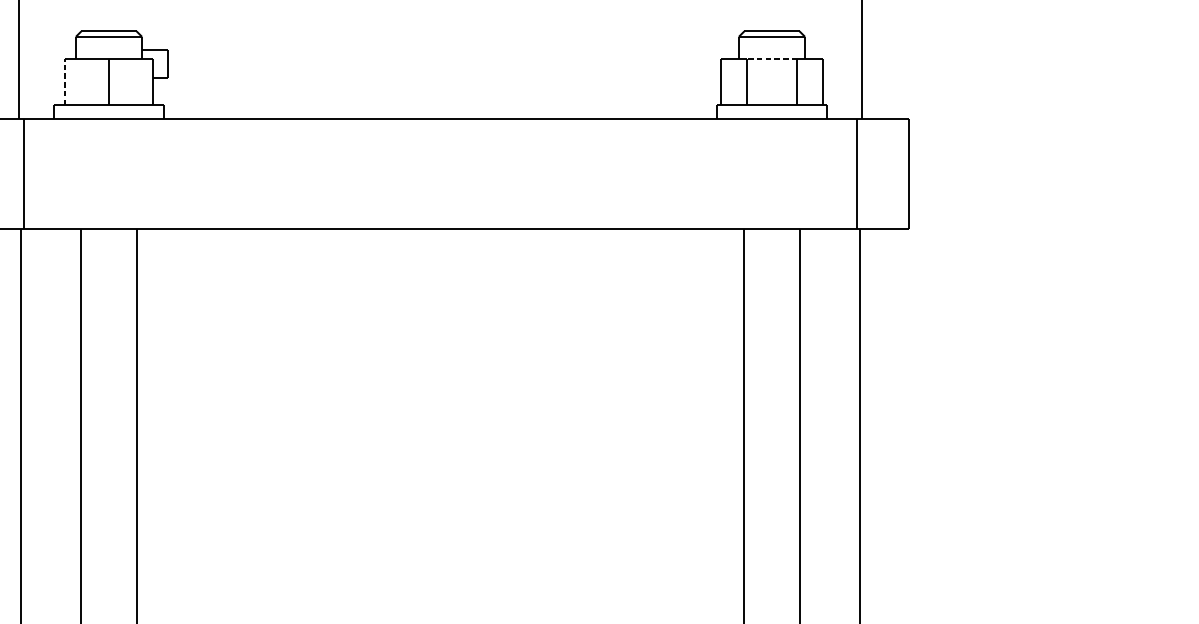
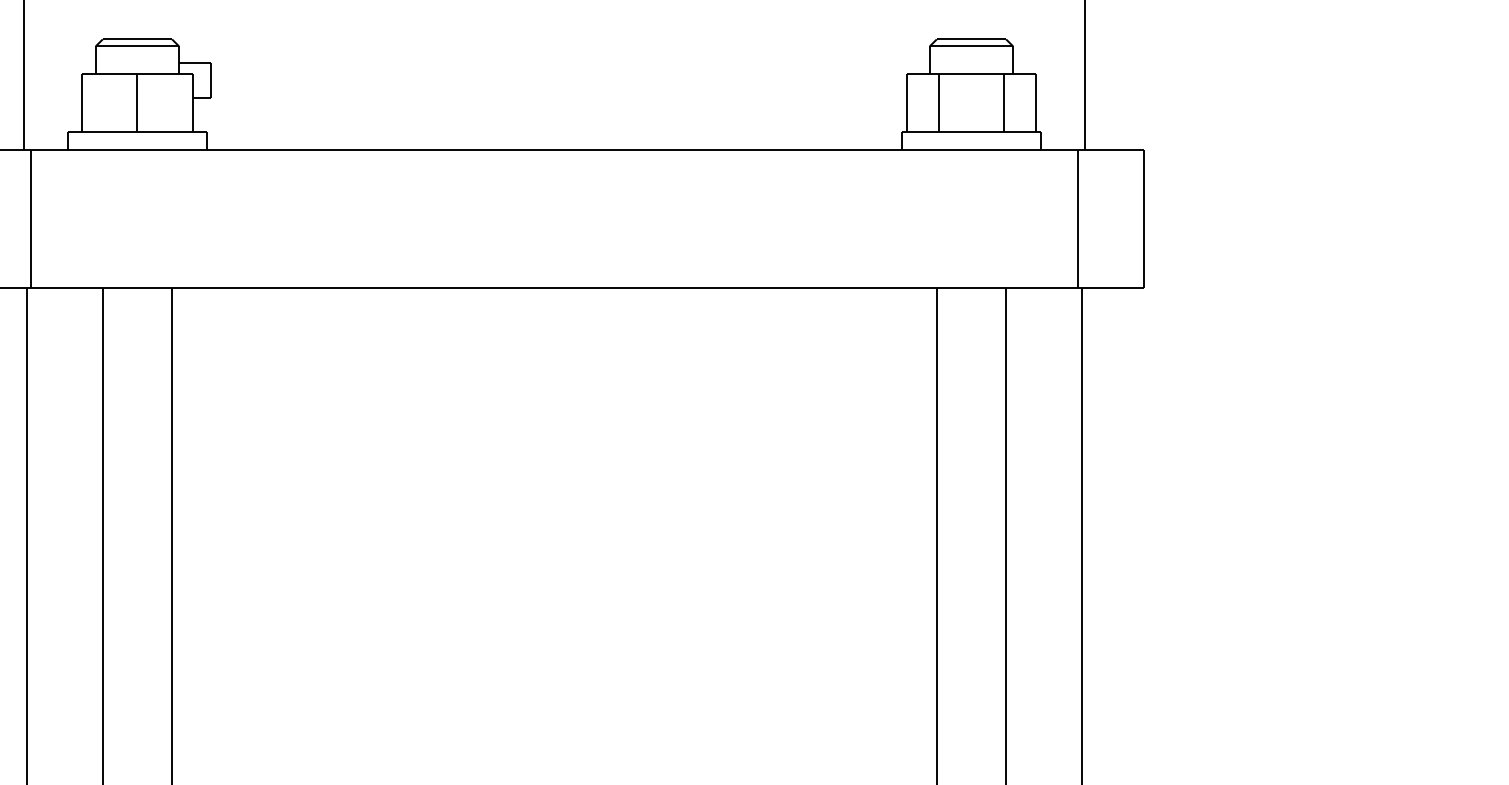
line: (771, 59) -> (970, 74), dashed -> solid
line: (64, 81) -> (81, 102), dashed -> solid

